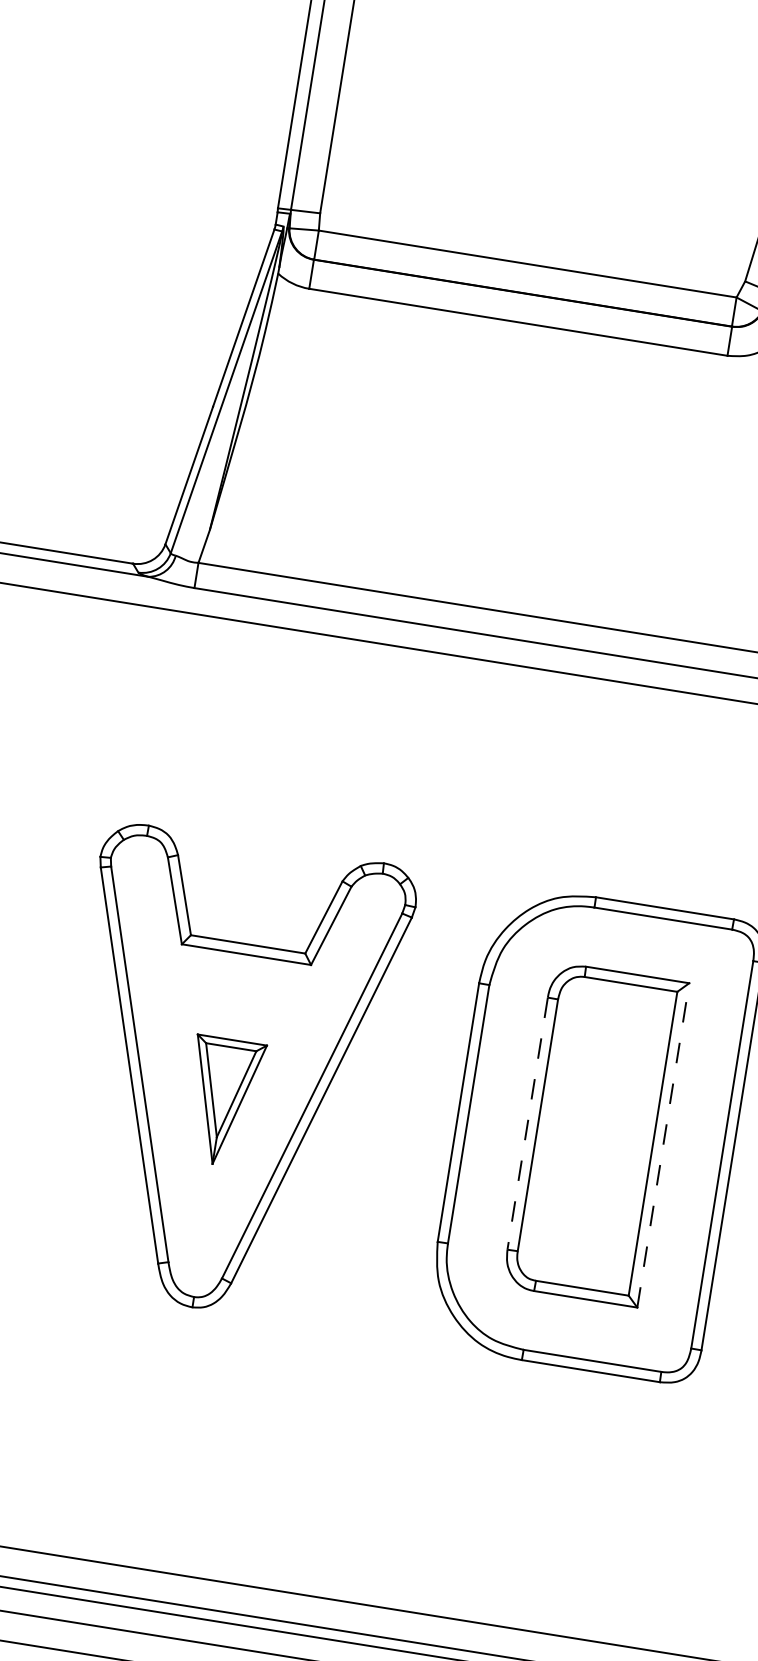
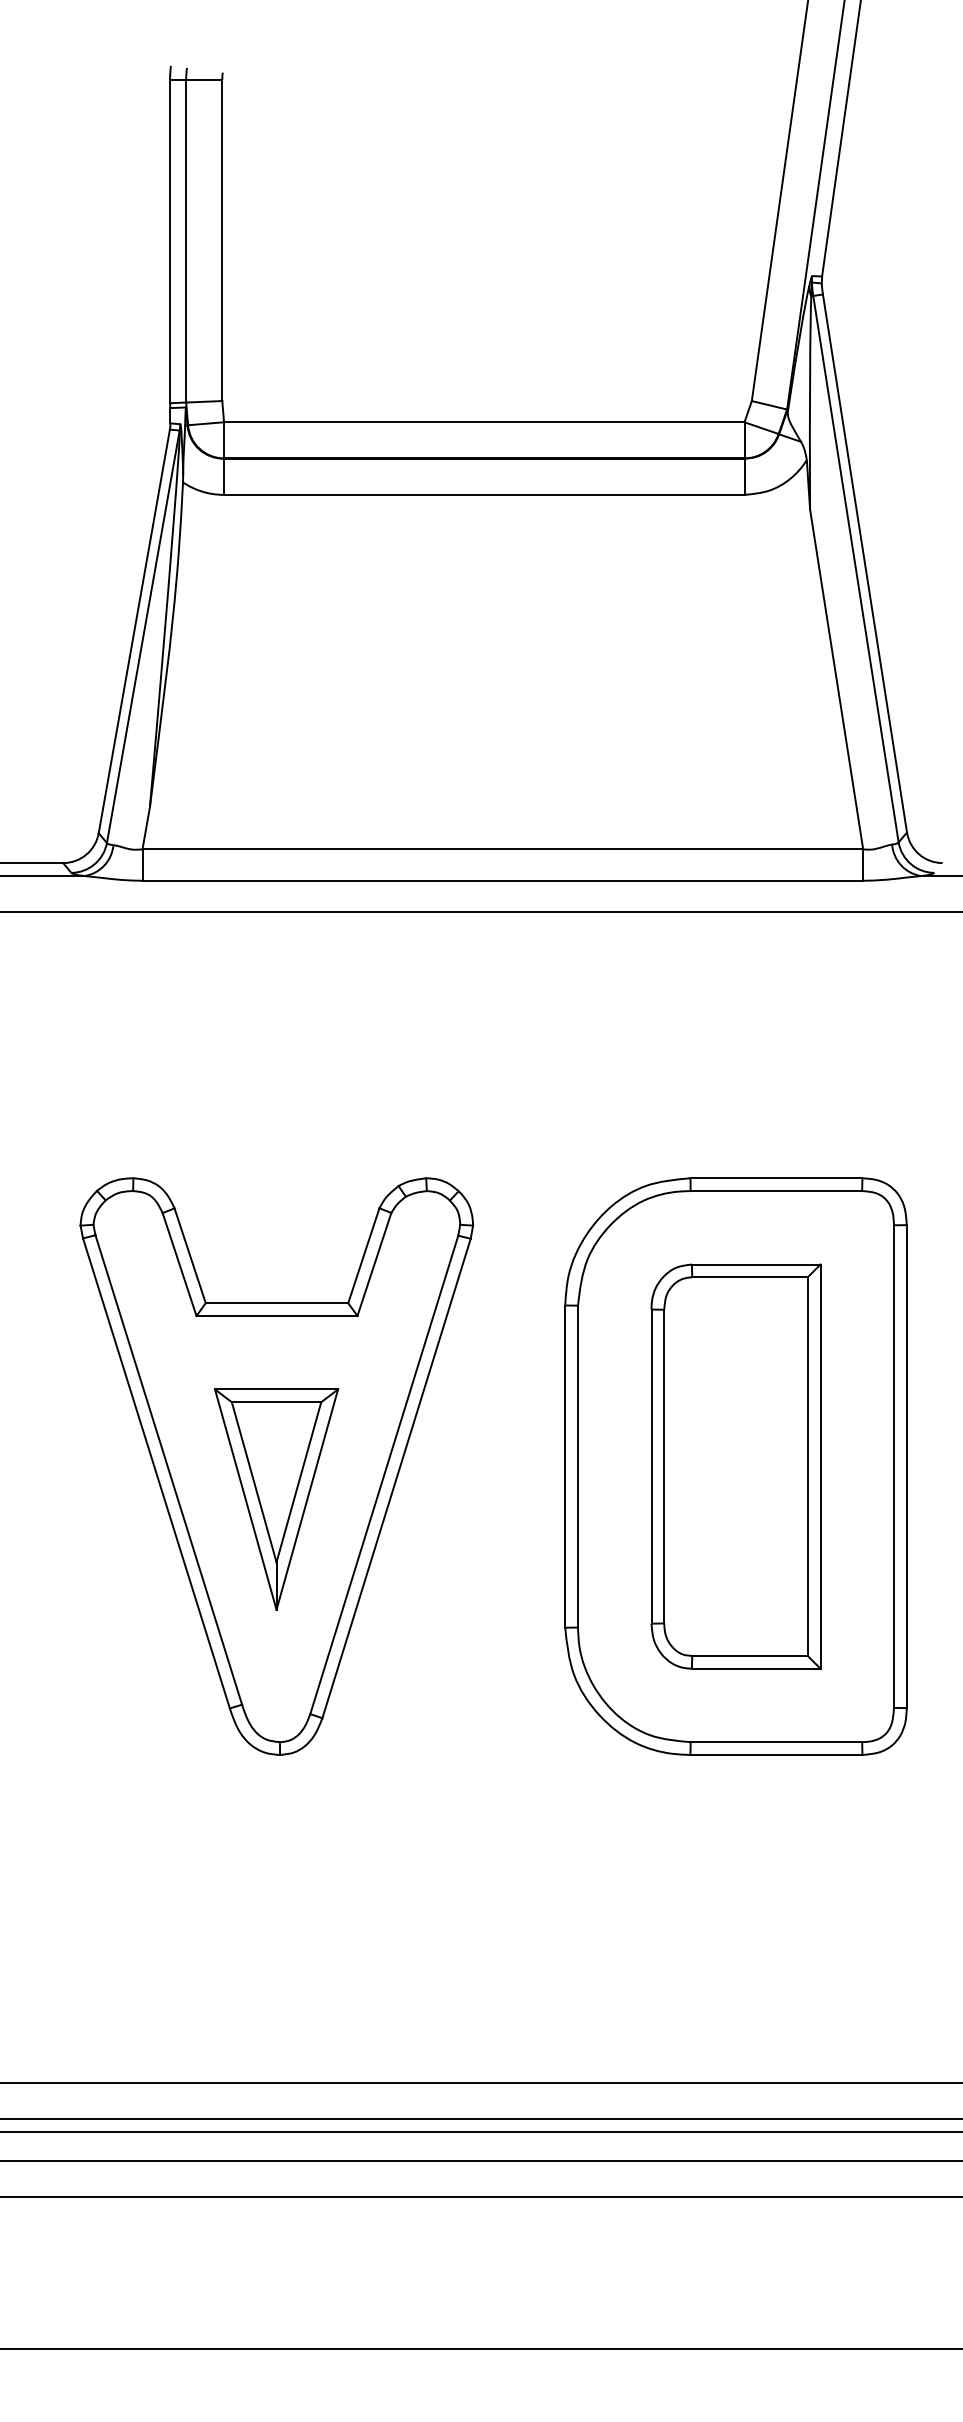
part: (222, 1101) -> (276, 1499), size x1.43
line: (527, 1124) -> (651, 1467), dashed -> solid
line: (663, 1145) -> (820, 1466), dashed -> solid

